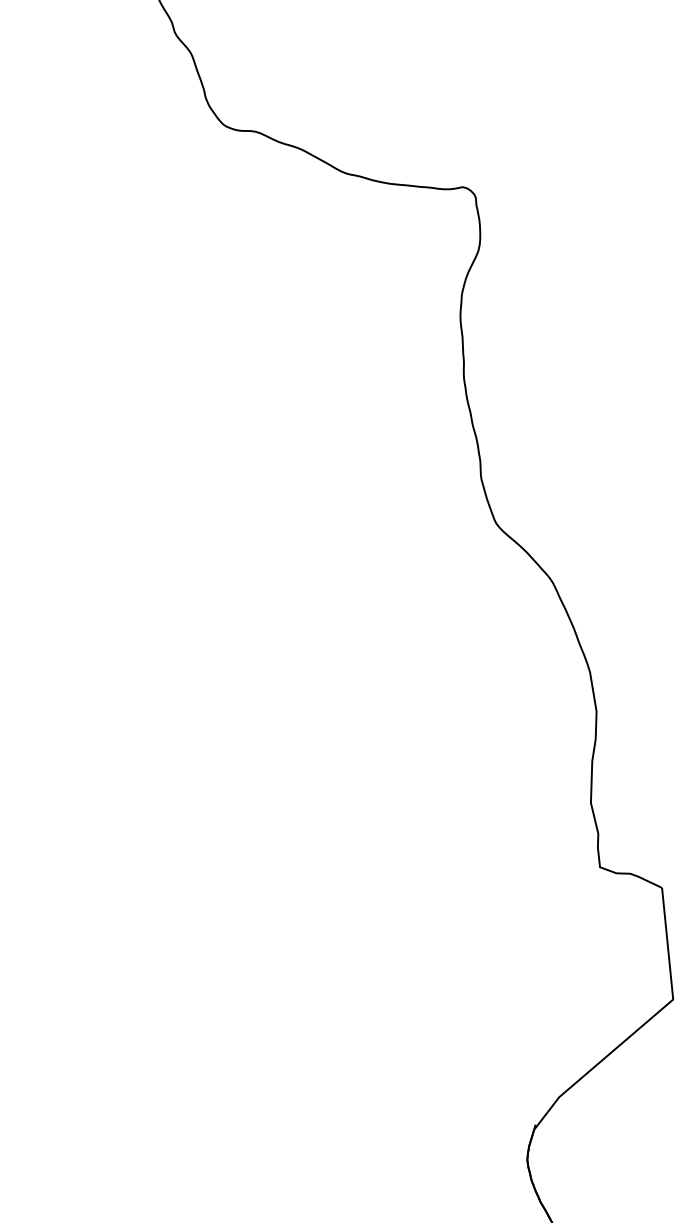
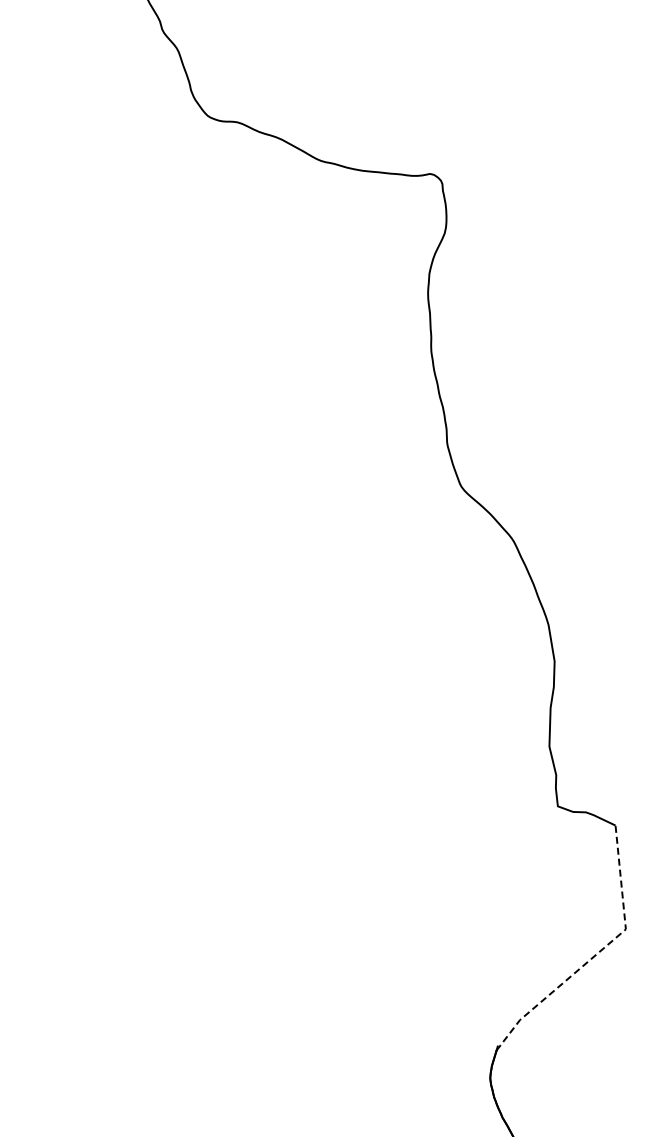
line: (642, 1025) -> (597, 953), solid -> dashed

